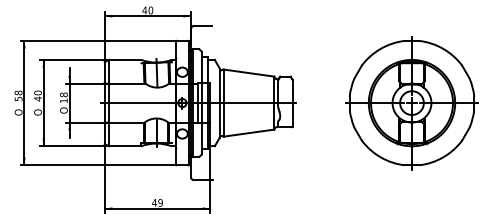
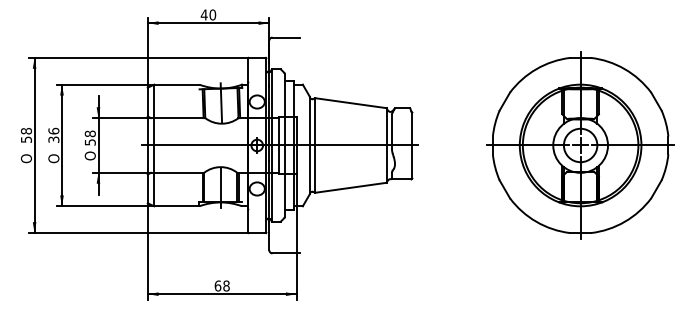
text: (37, 96) -> (53, 135), 40 -> 36
text: (64, 100) -> (90, 142), 18 -> 58
text: (157, 202) -> (221, 285), 49 -> 68

